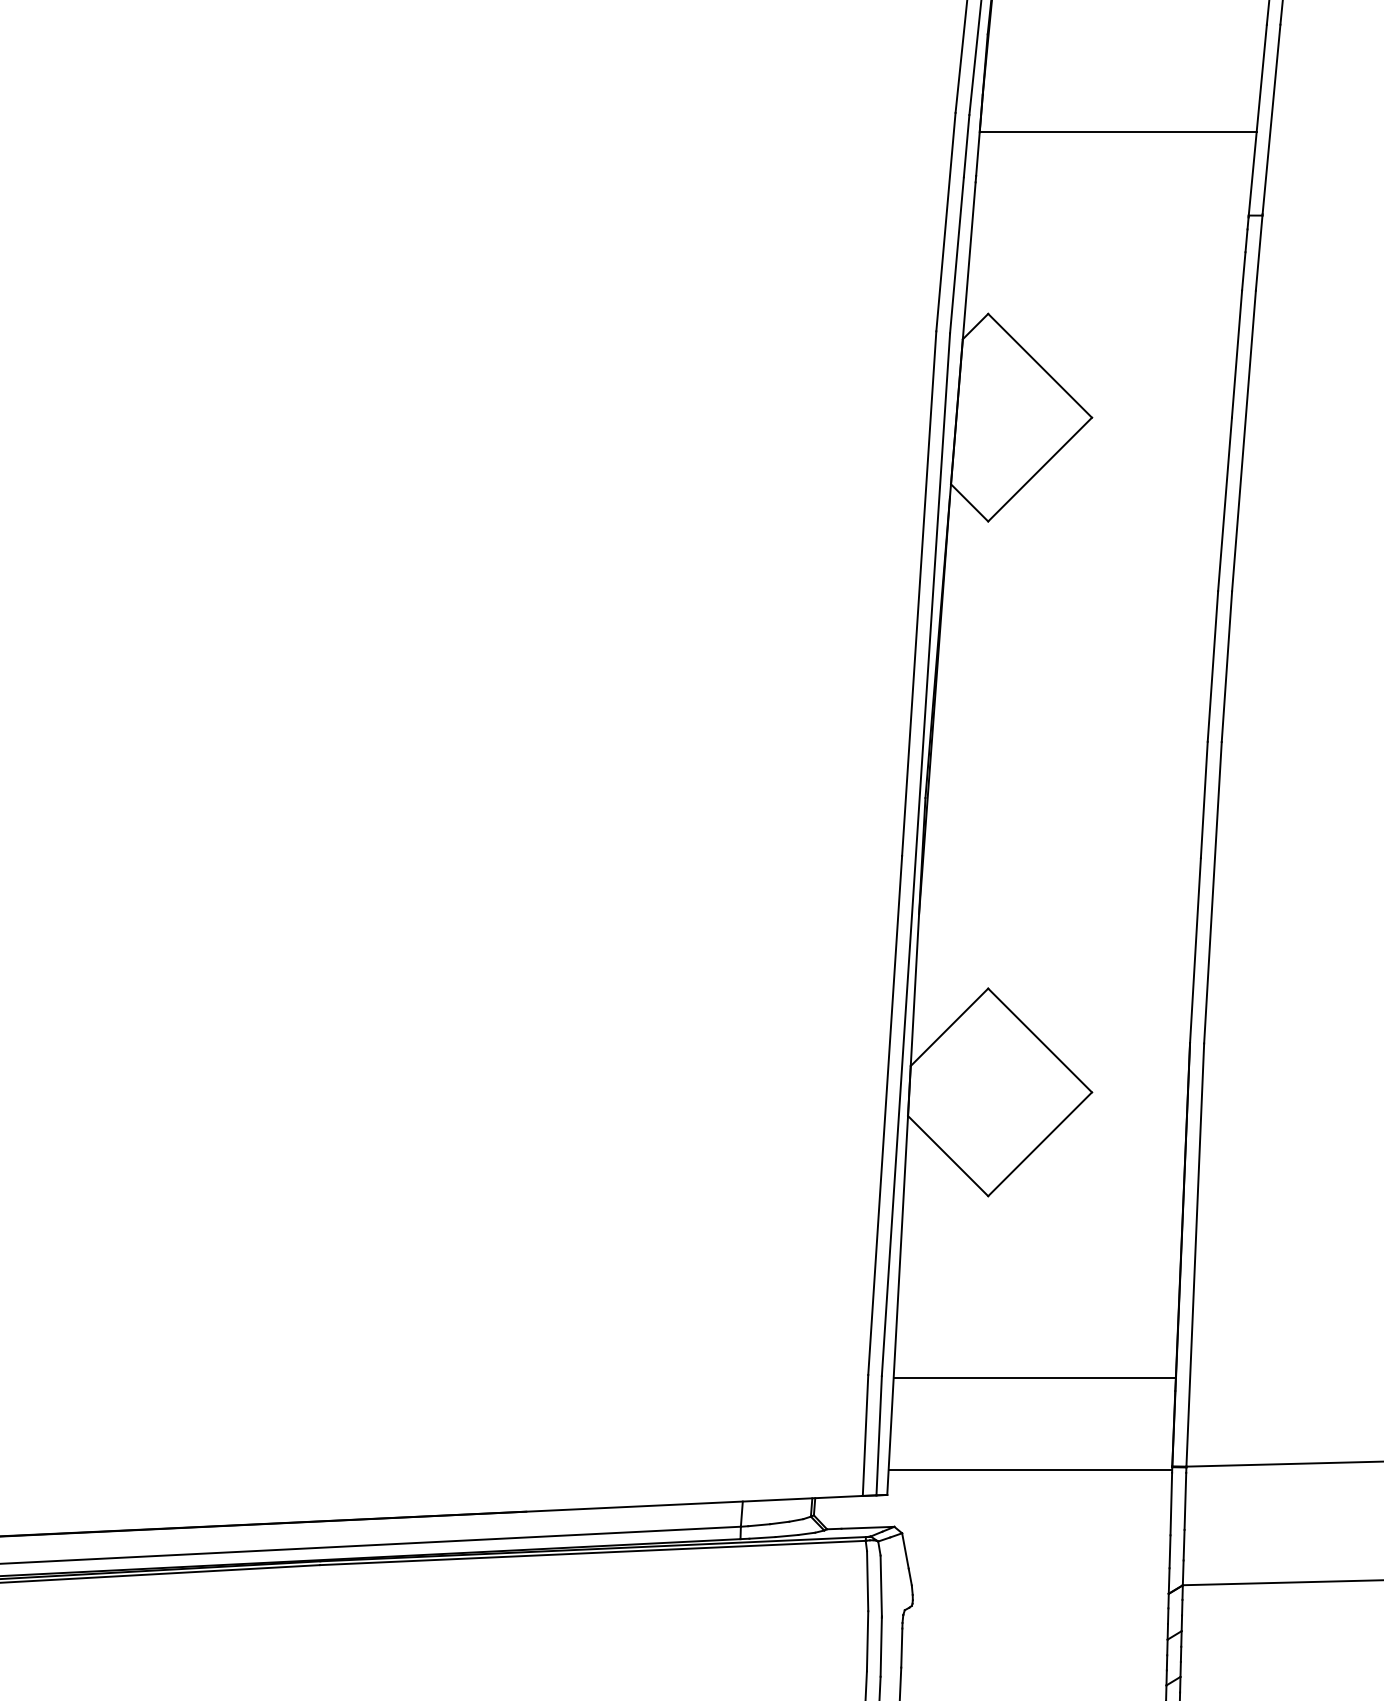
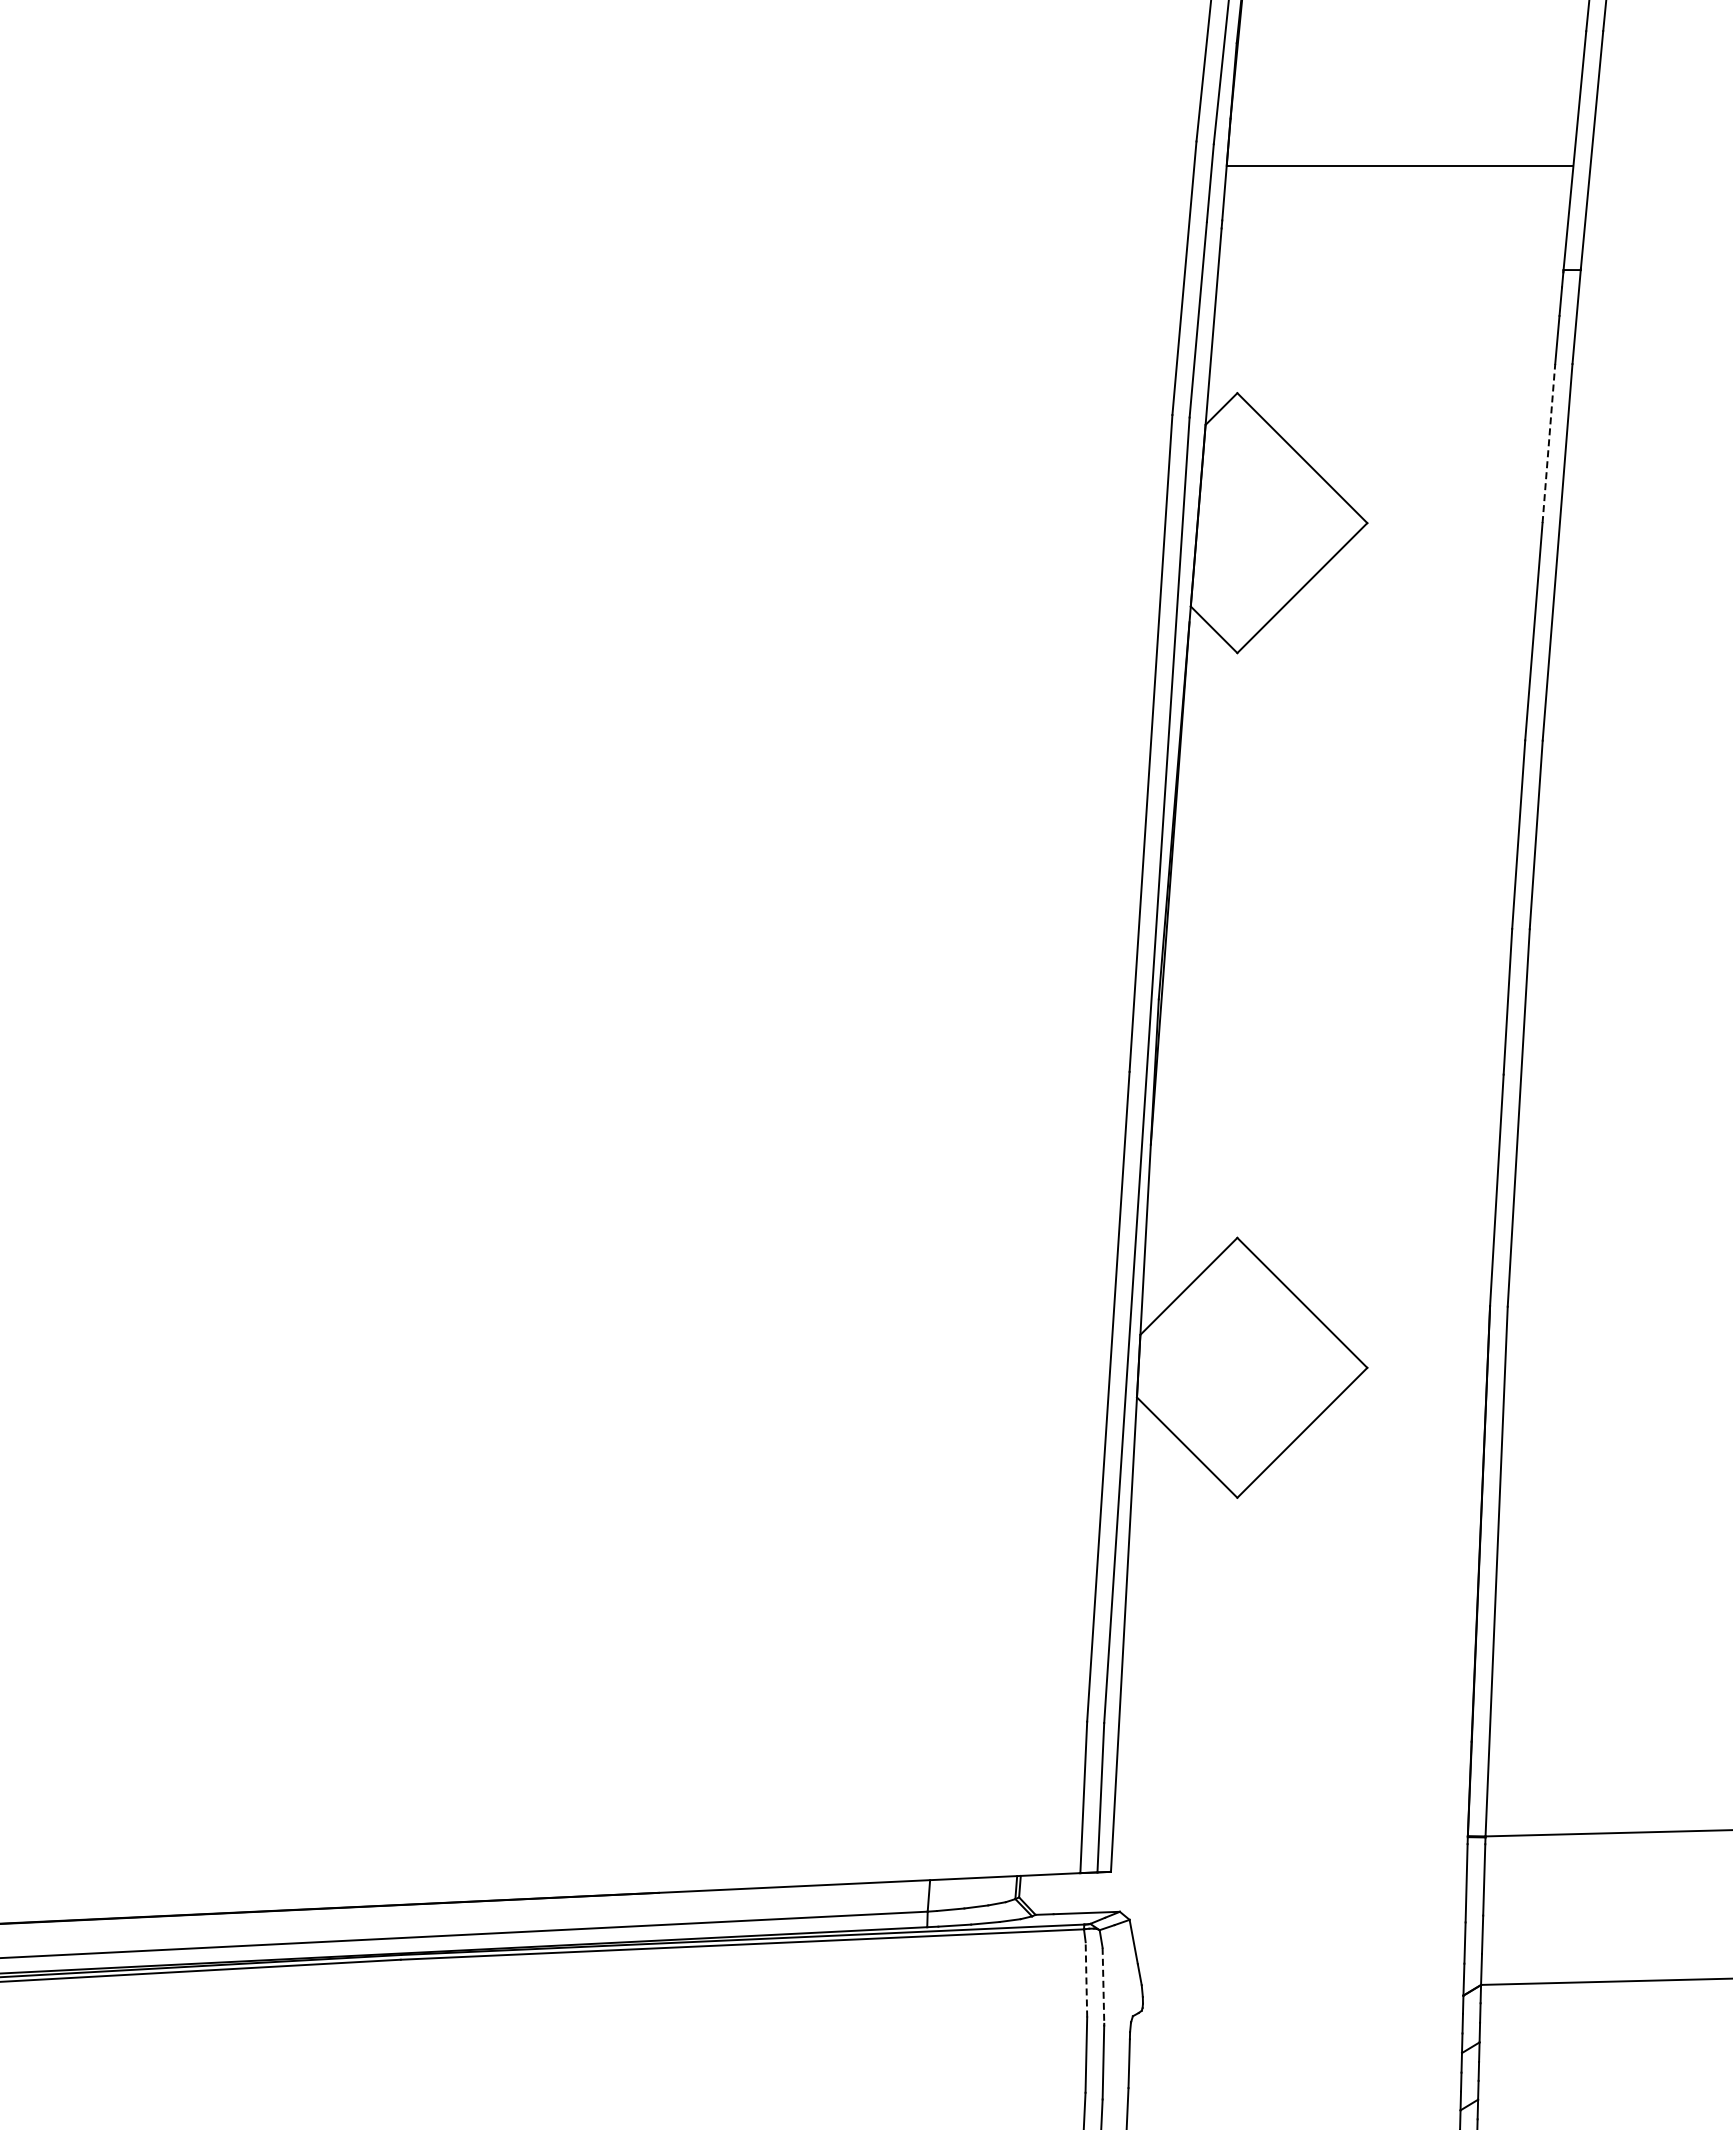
line: (1236, 354) -> (1548, 443), solid -> dashed
line: (1034, 1378) -> (1295, 1725), removed
line: (1029, 1469) -> (1289, 1840), removed
line: (867, 1580) -> (1086, 1979), solid -> dashed
line: (881, 1586) -> (1103, 1986), solid -> dashed

